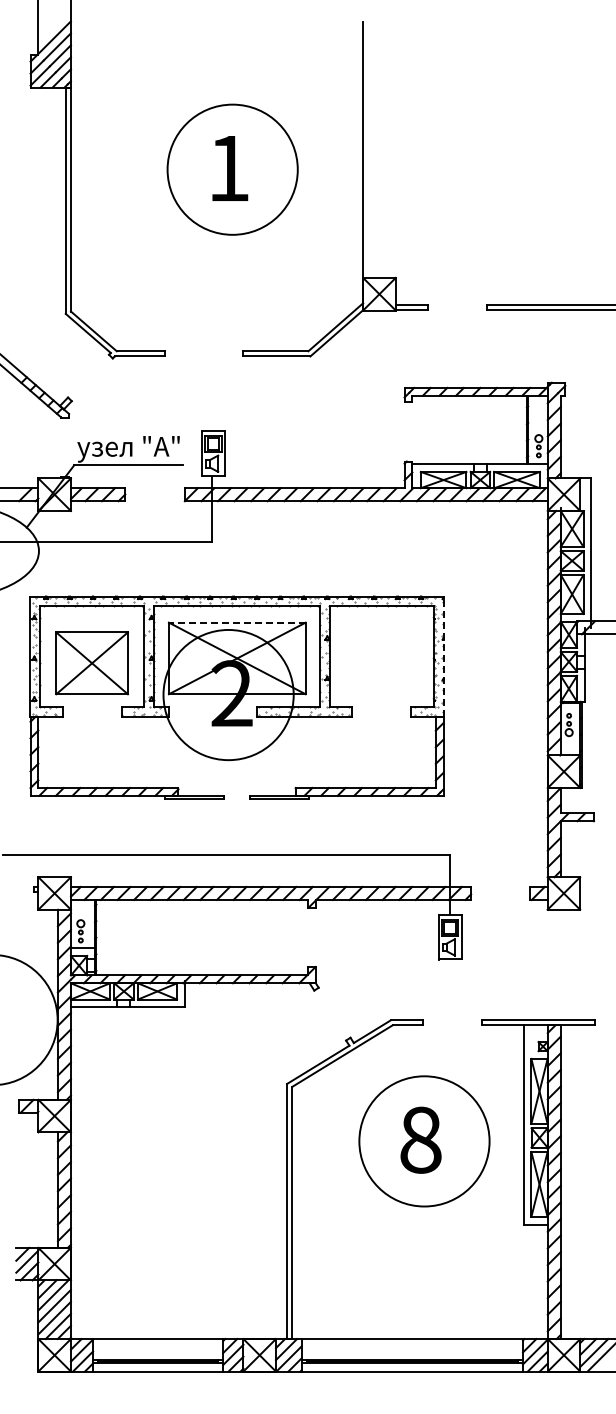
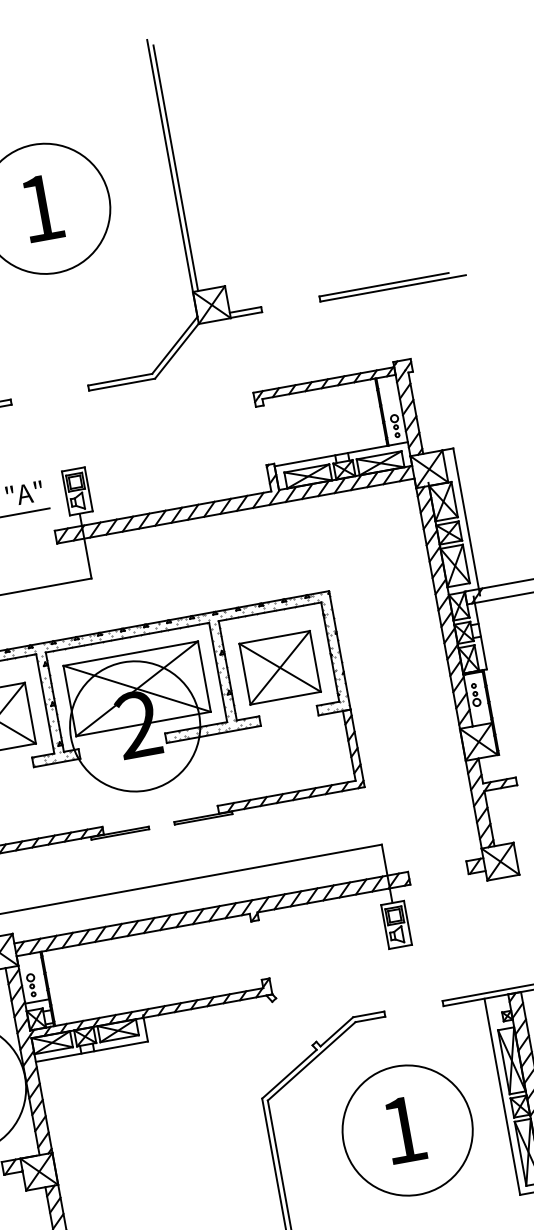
line: (368, 152) -> (175, 167), added
line: (236, 622) -> (129, 653), dashed -> solid
line: (443, 656) -> (339, 650), dashed -> solid
part: (381, 663) -> (279, 668), added
text: (420, 1139) -> (403, 1129), 8 -> 1

